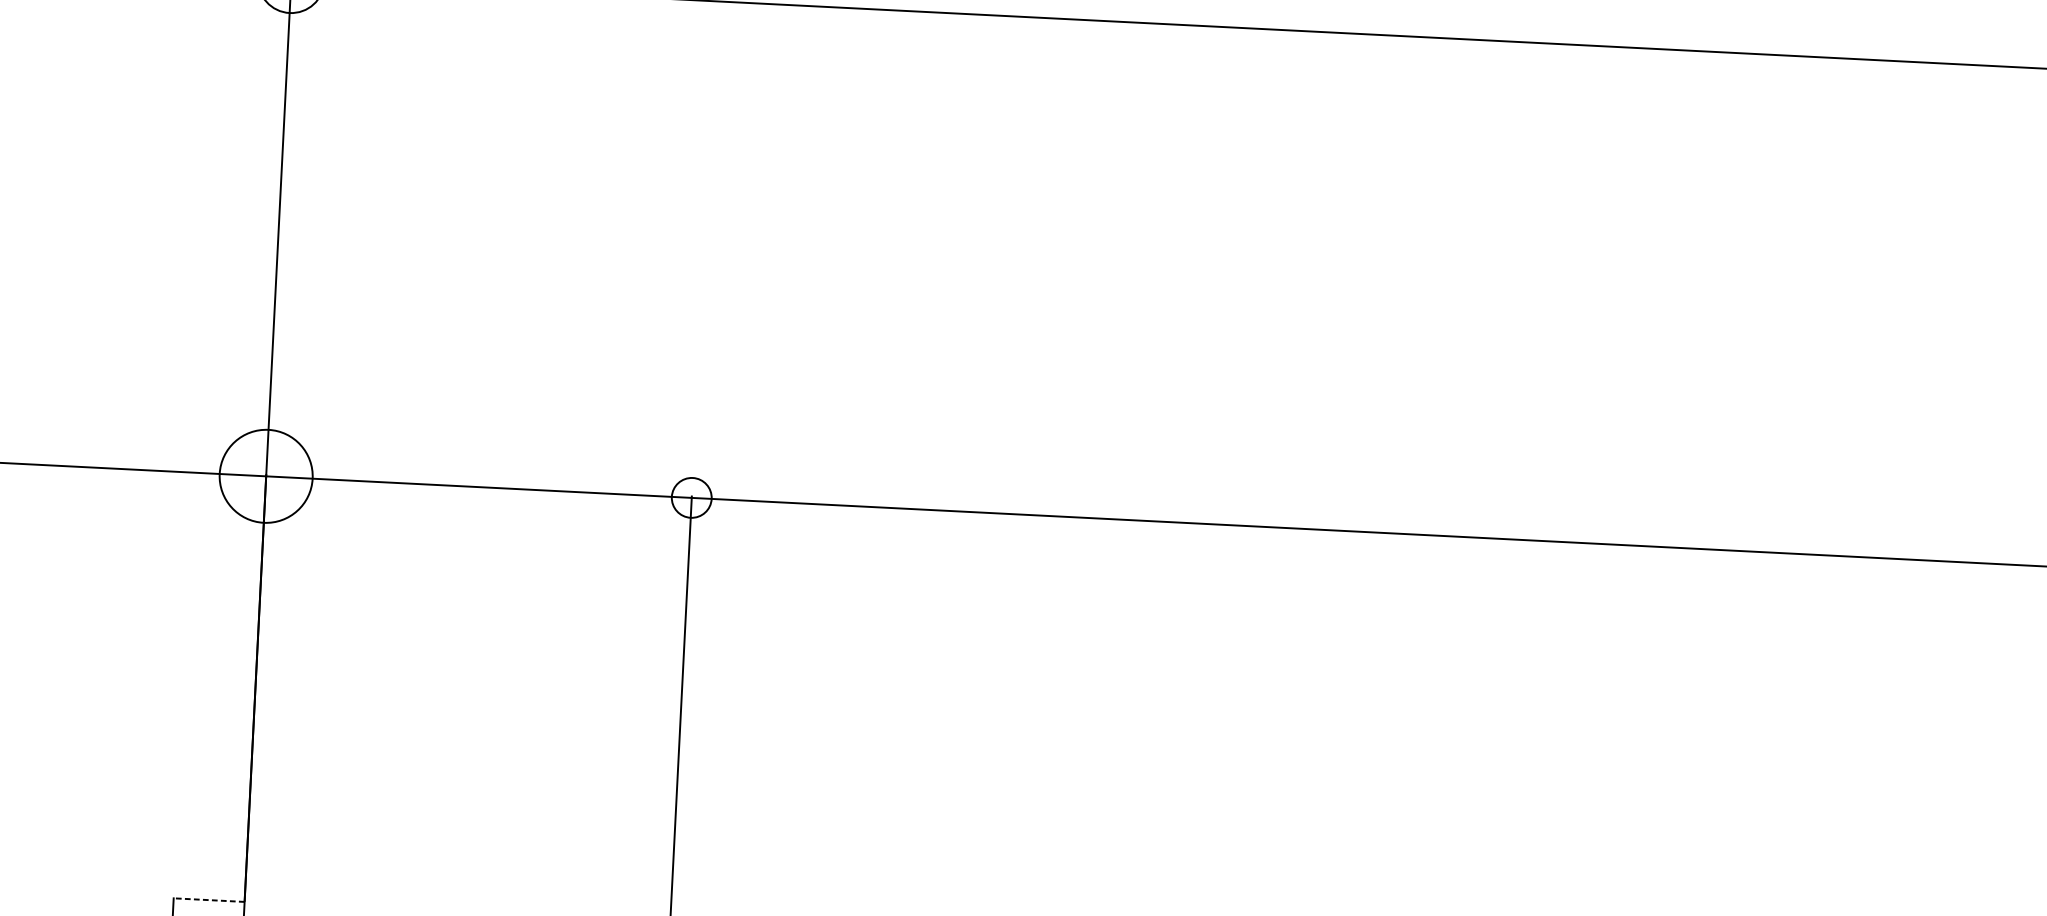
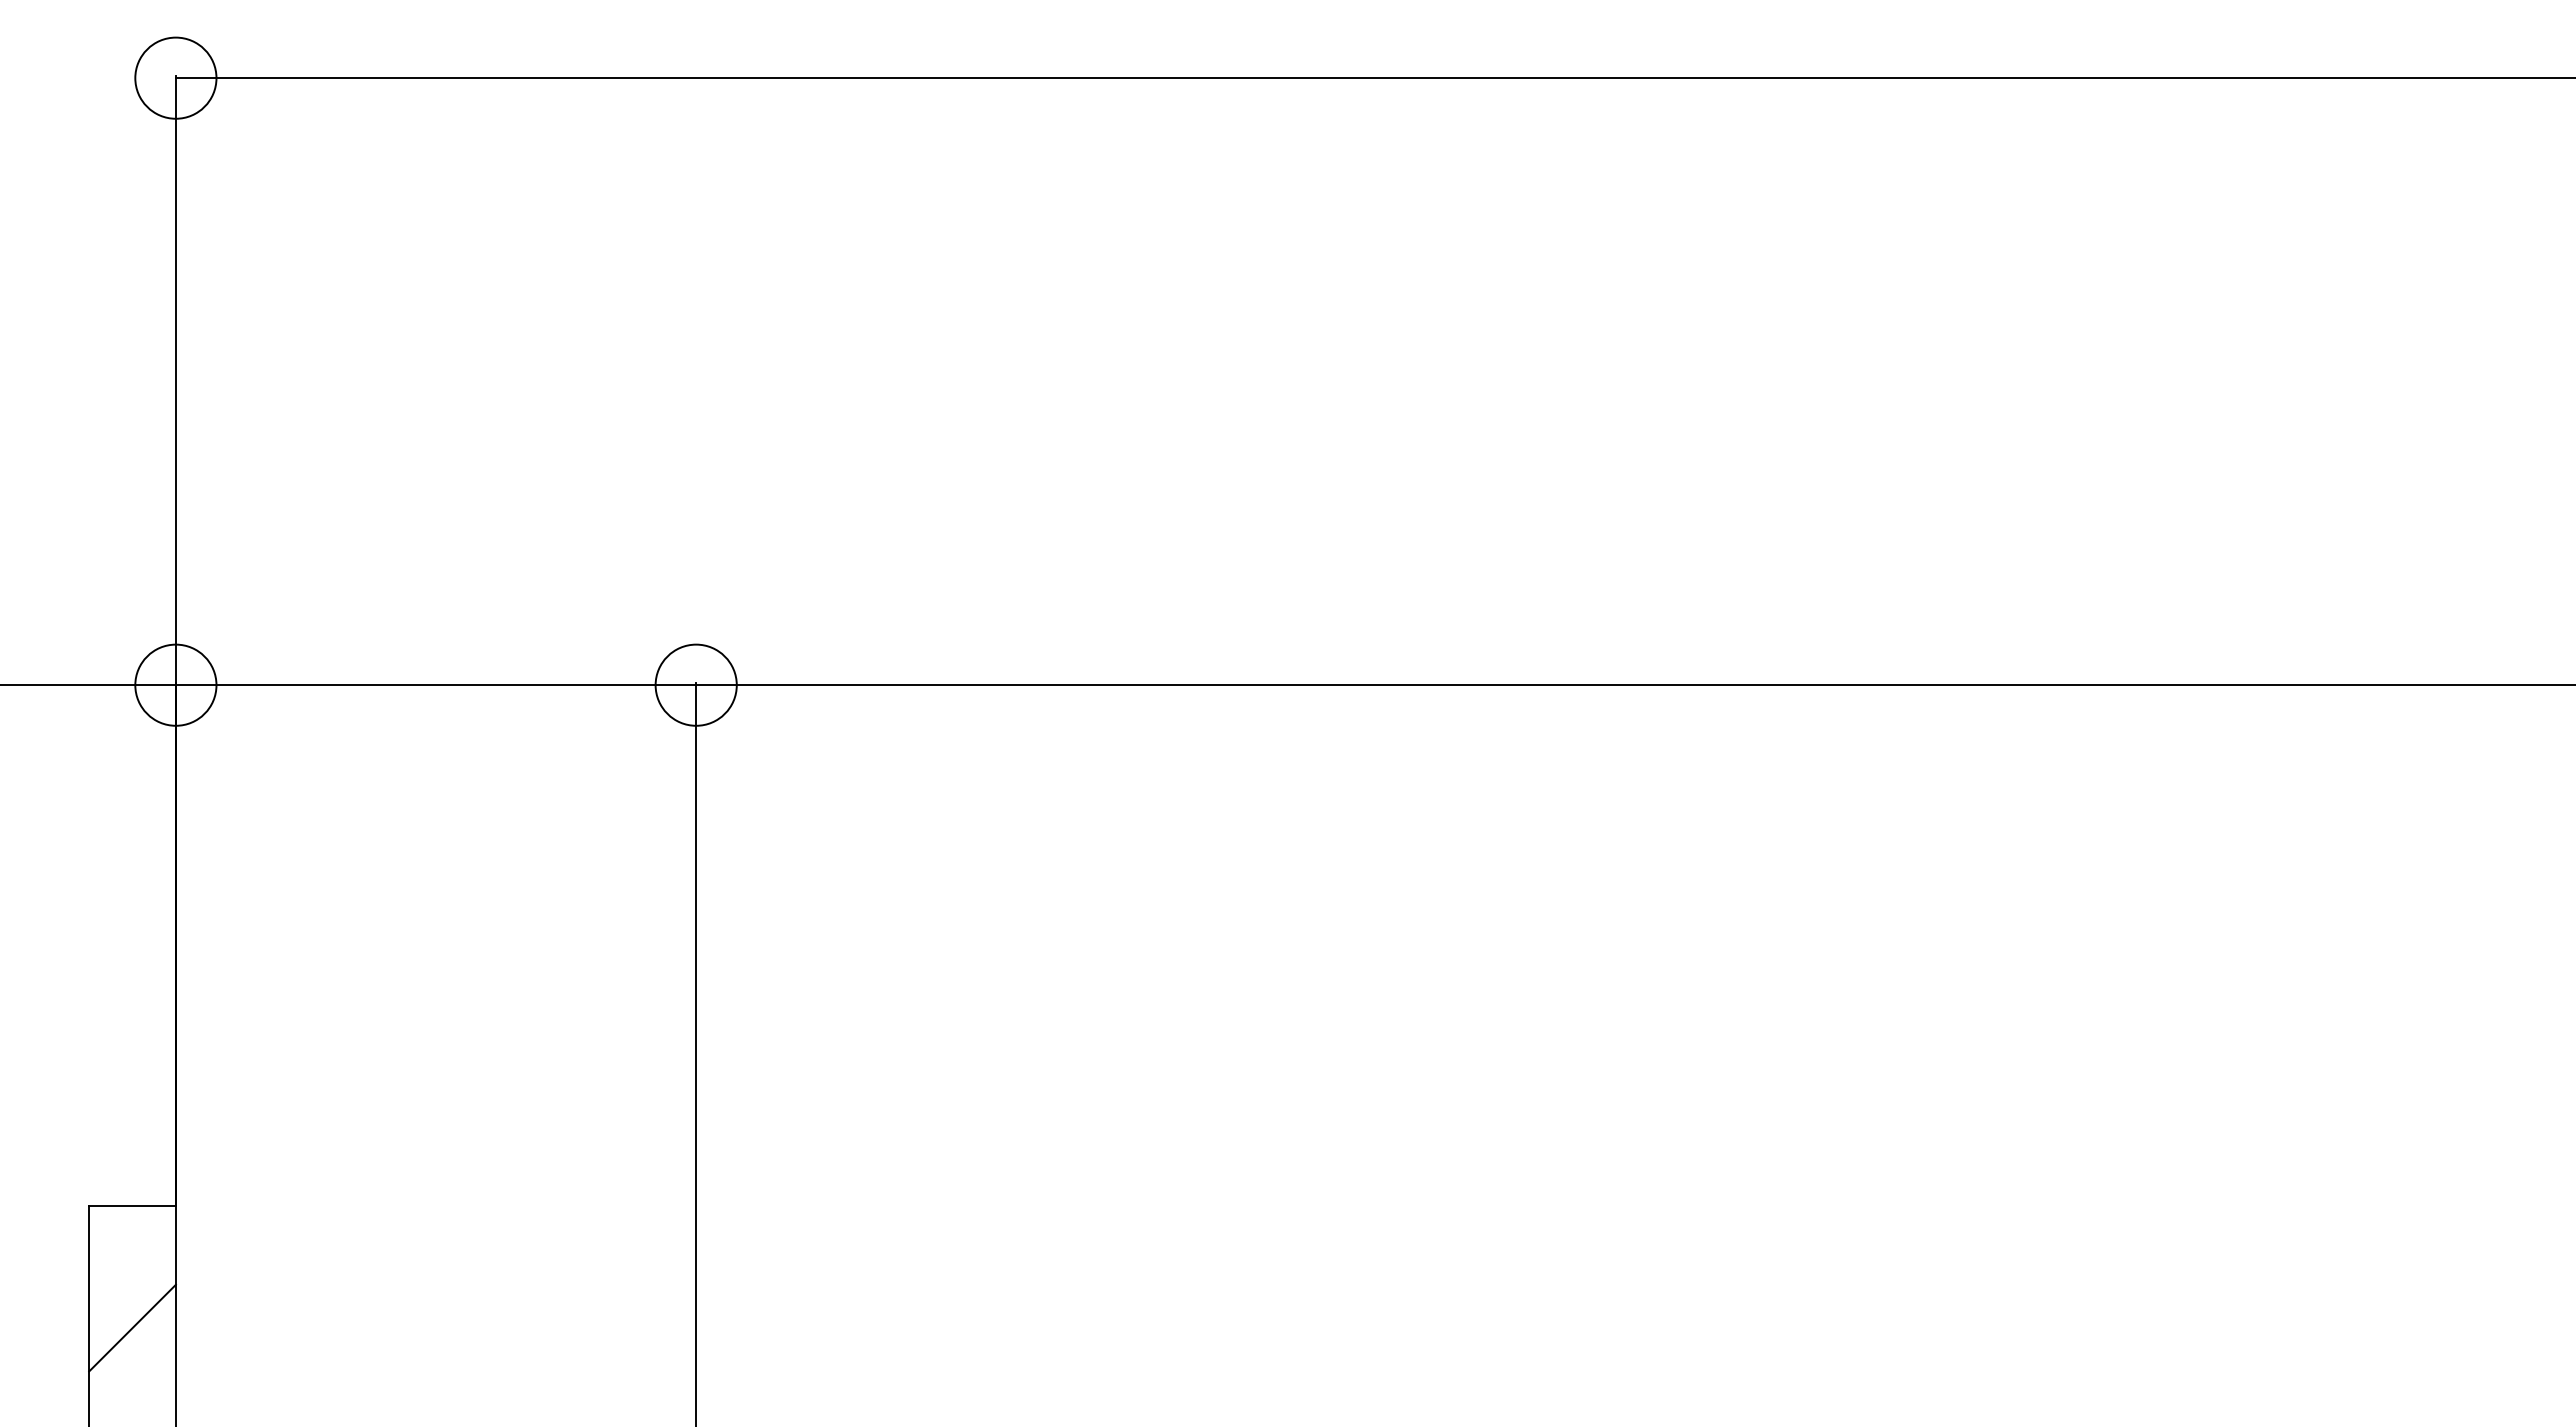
circle: (265, 475) -> (175, 684), size x0.71
circle: (691, 497) -> (695, 684), size x1.67
line: (209, 900) -> (132, 1205), dashed -> solid

